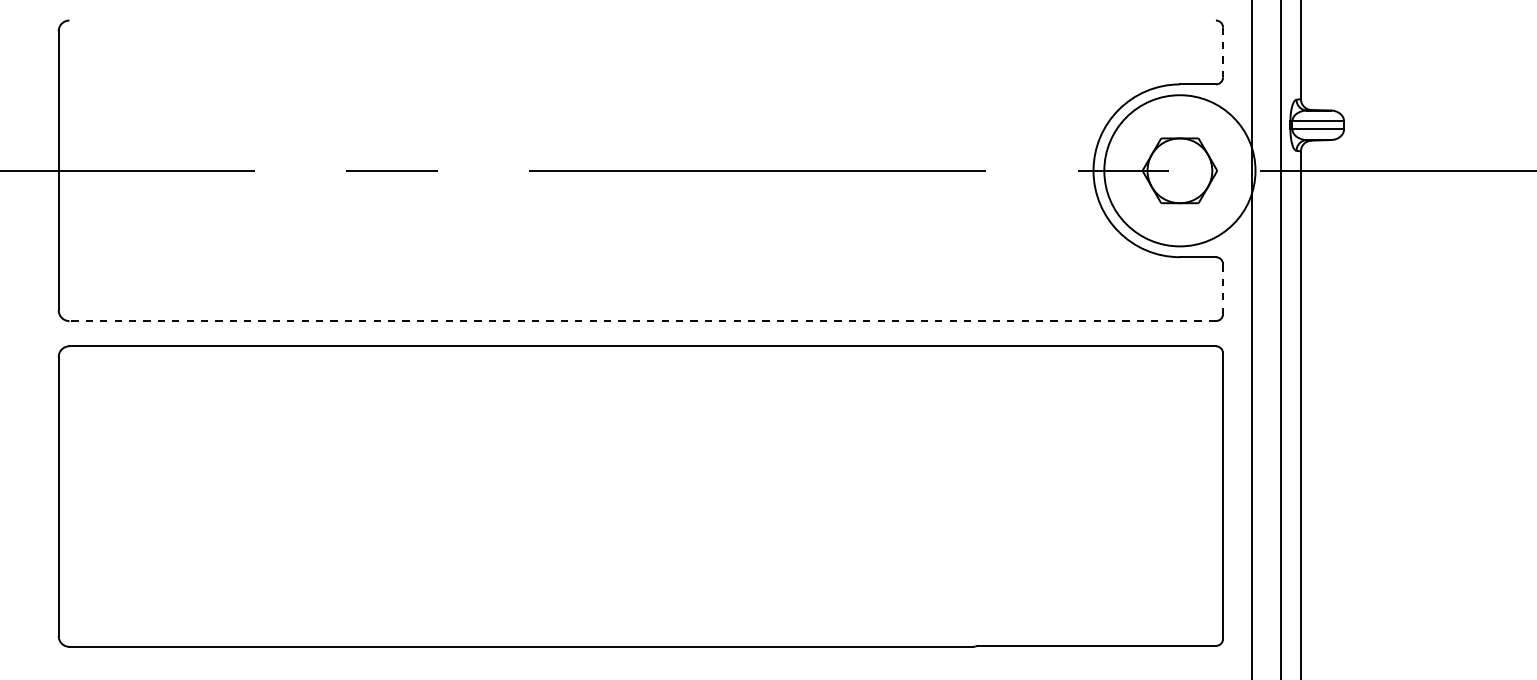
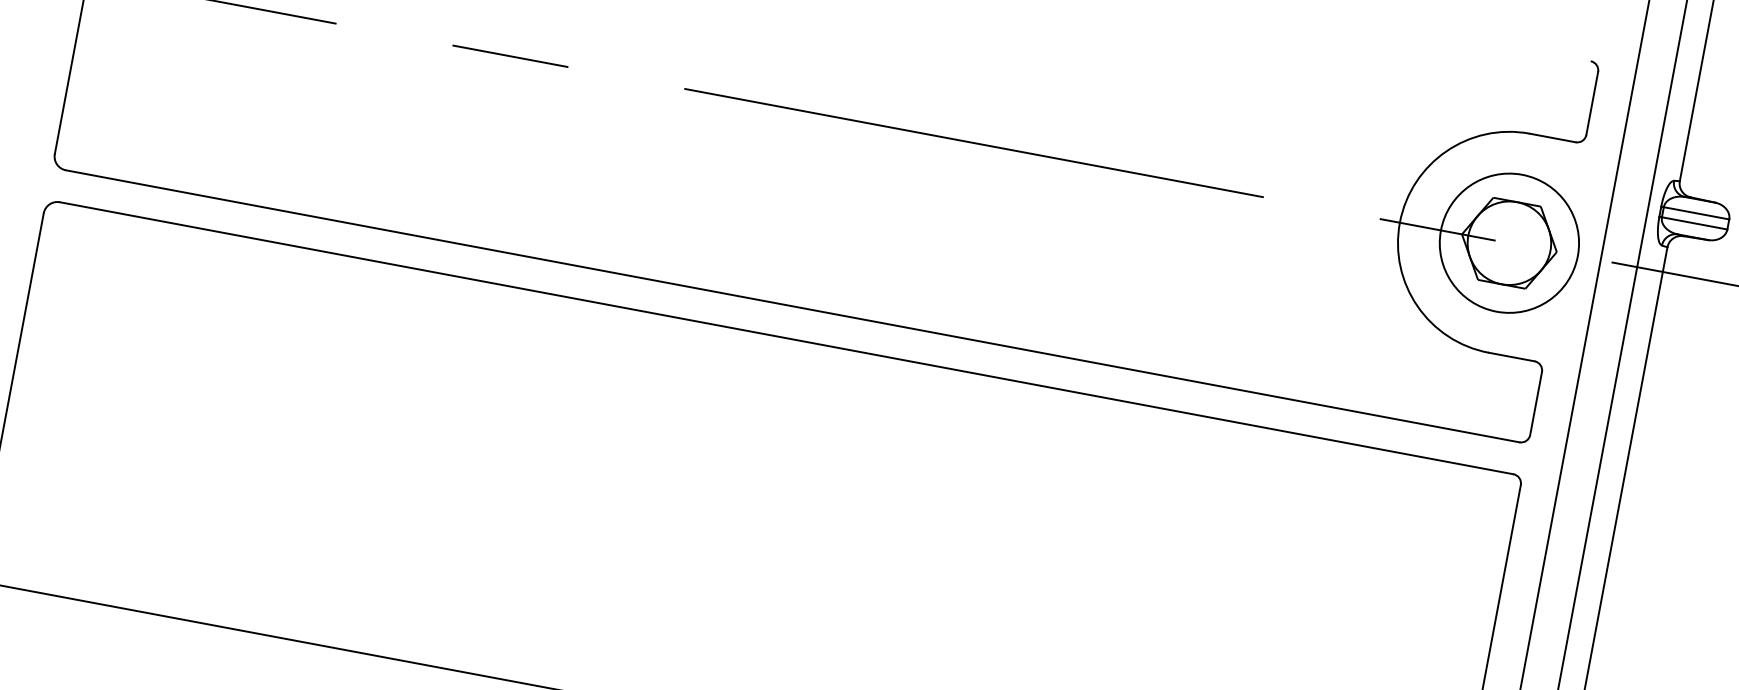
line: (1223, 52) -> (1592, 103), dashed -> solid
circle: (1179, 170) -> (1508, 242), size x0.71
line: (1223, 289) -> (1536, 404), dashed -> solid
line: (642, 321) -> (792, 306), dashed -> solid

